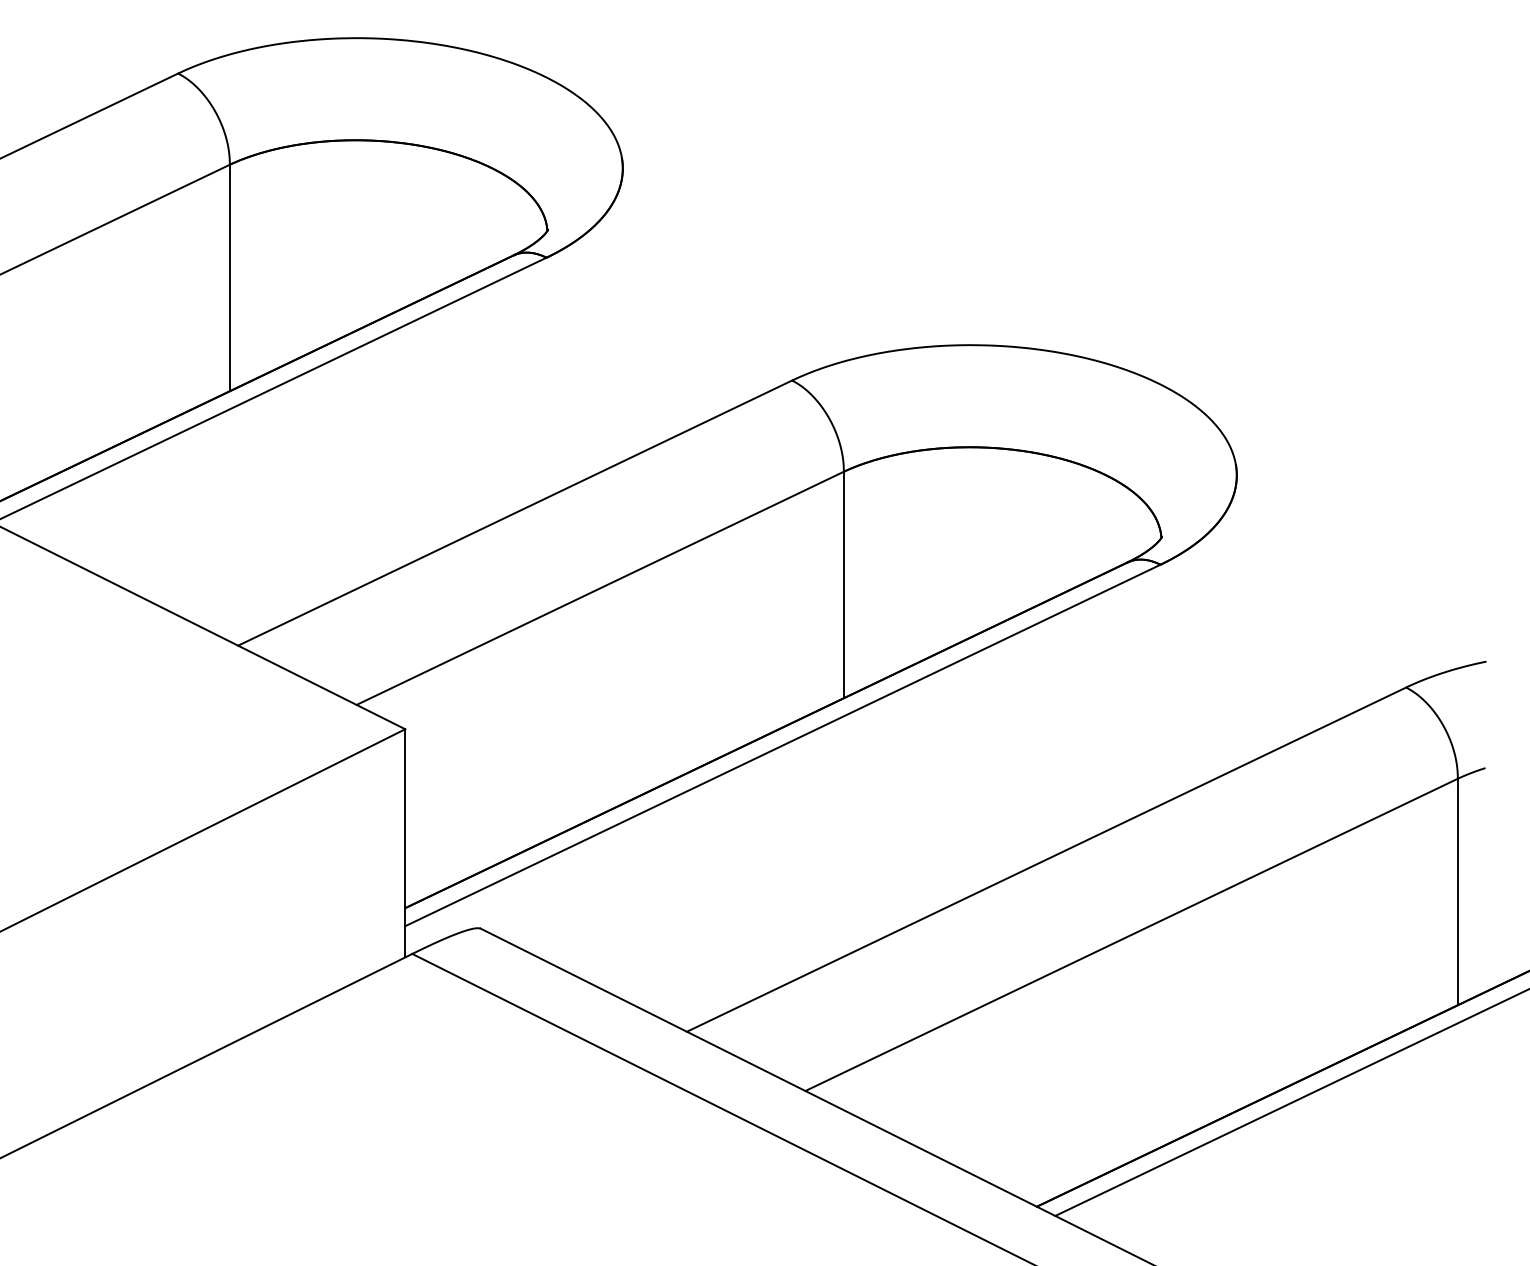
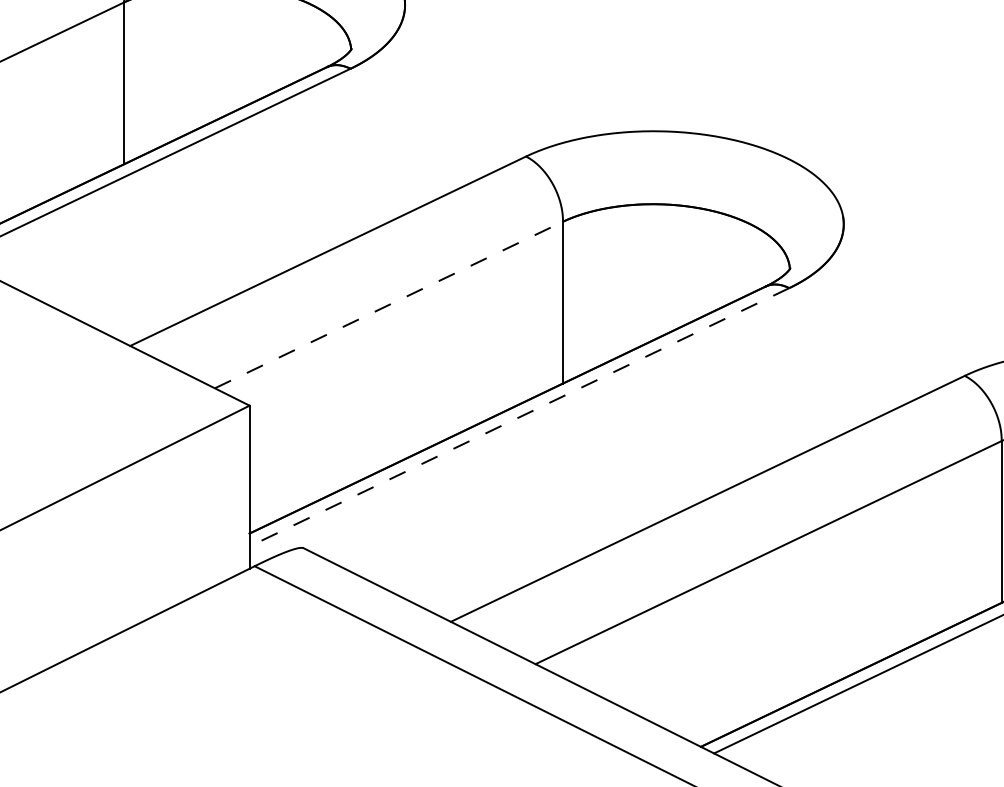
line: (600, 588) -> (389, 305), solid -> dashed
line: (782, 745) -> (519, 417), solid -> dashed

